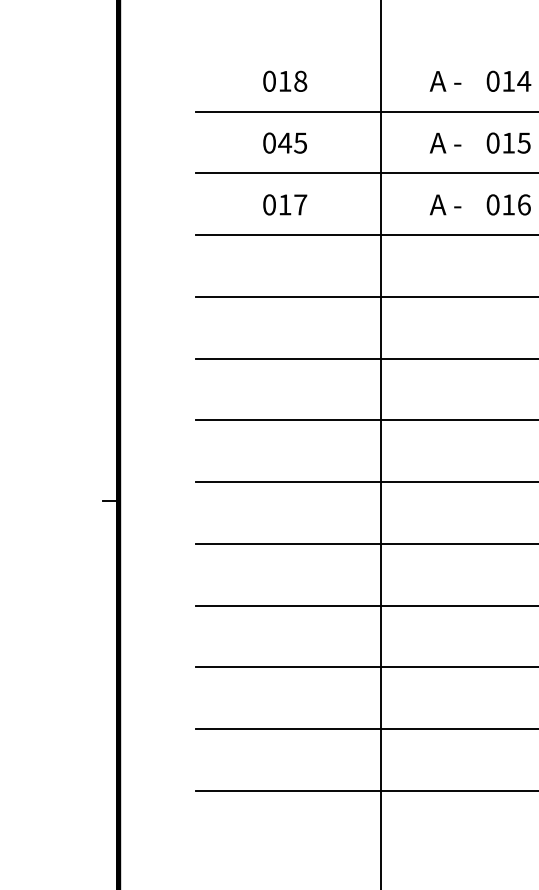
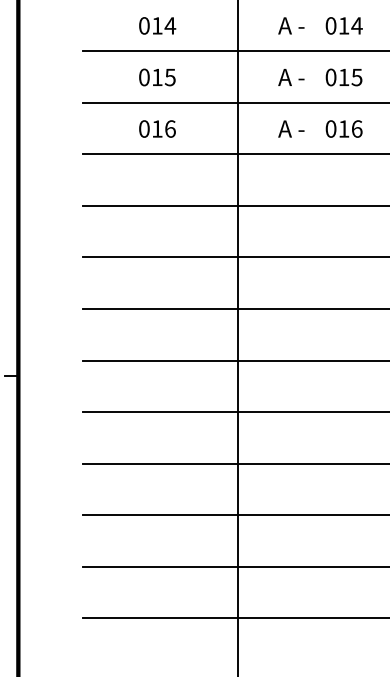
text: (300, 80) -> (170, 25), 018 -> 014
text: (285, 142) -> (157, 76), 045 -> 015
text: (300, 204) -> (170, 128), 017 -> 016

